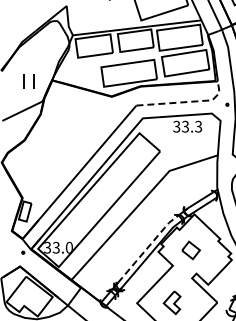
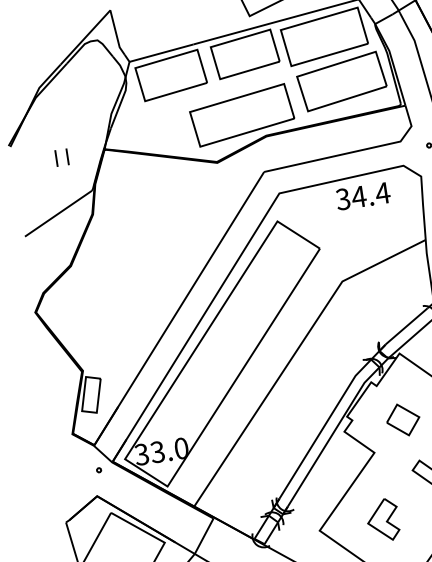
part: (28, 81) -> (61, 157), size x0.62
line: (186, 102) -> (354, 152), dashed -> solid
text: (191, 126) -> (369, 194), 33.3 -> 34.4
line: (148, 247) -> (325, 426), dashed -> solid

